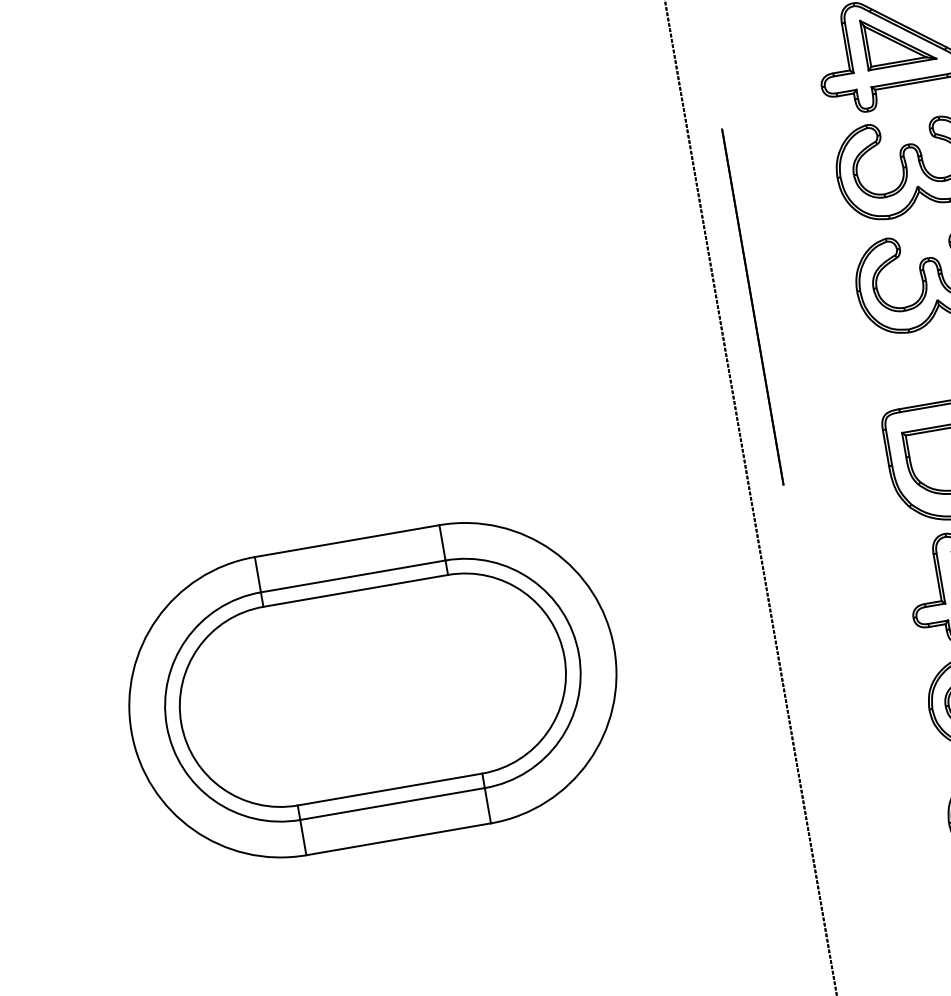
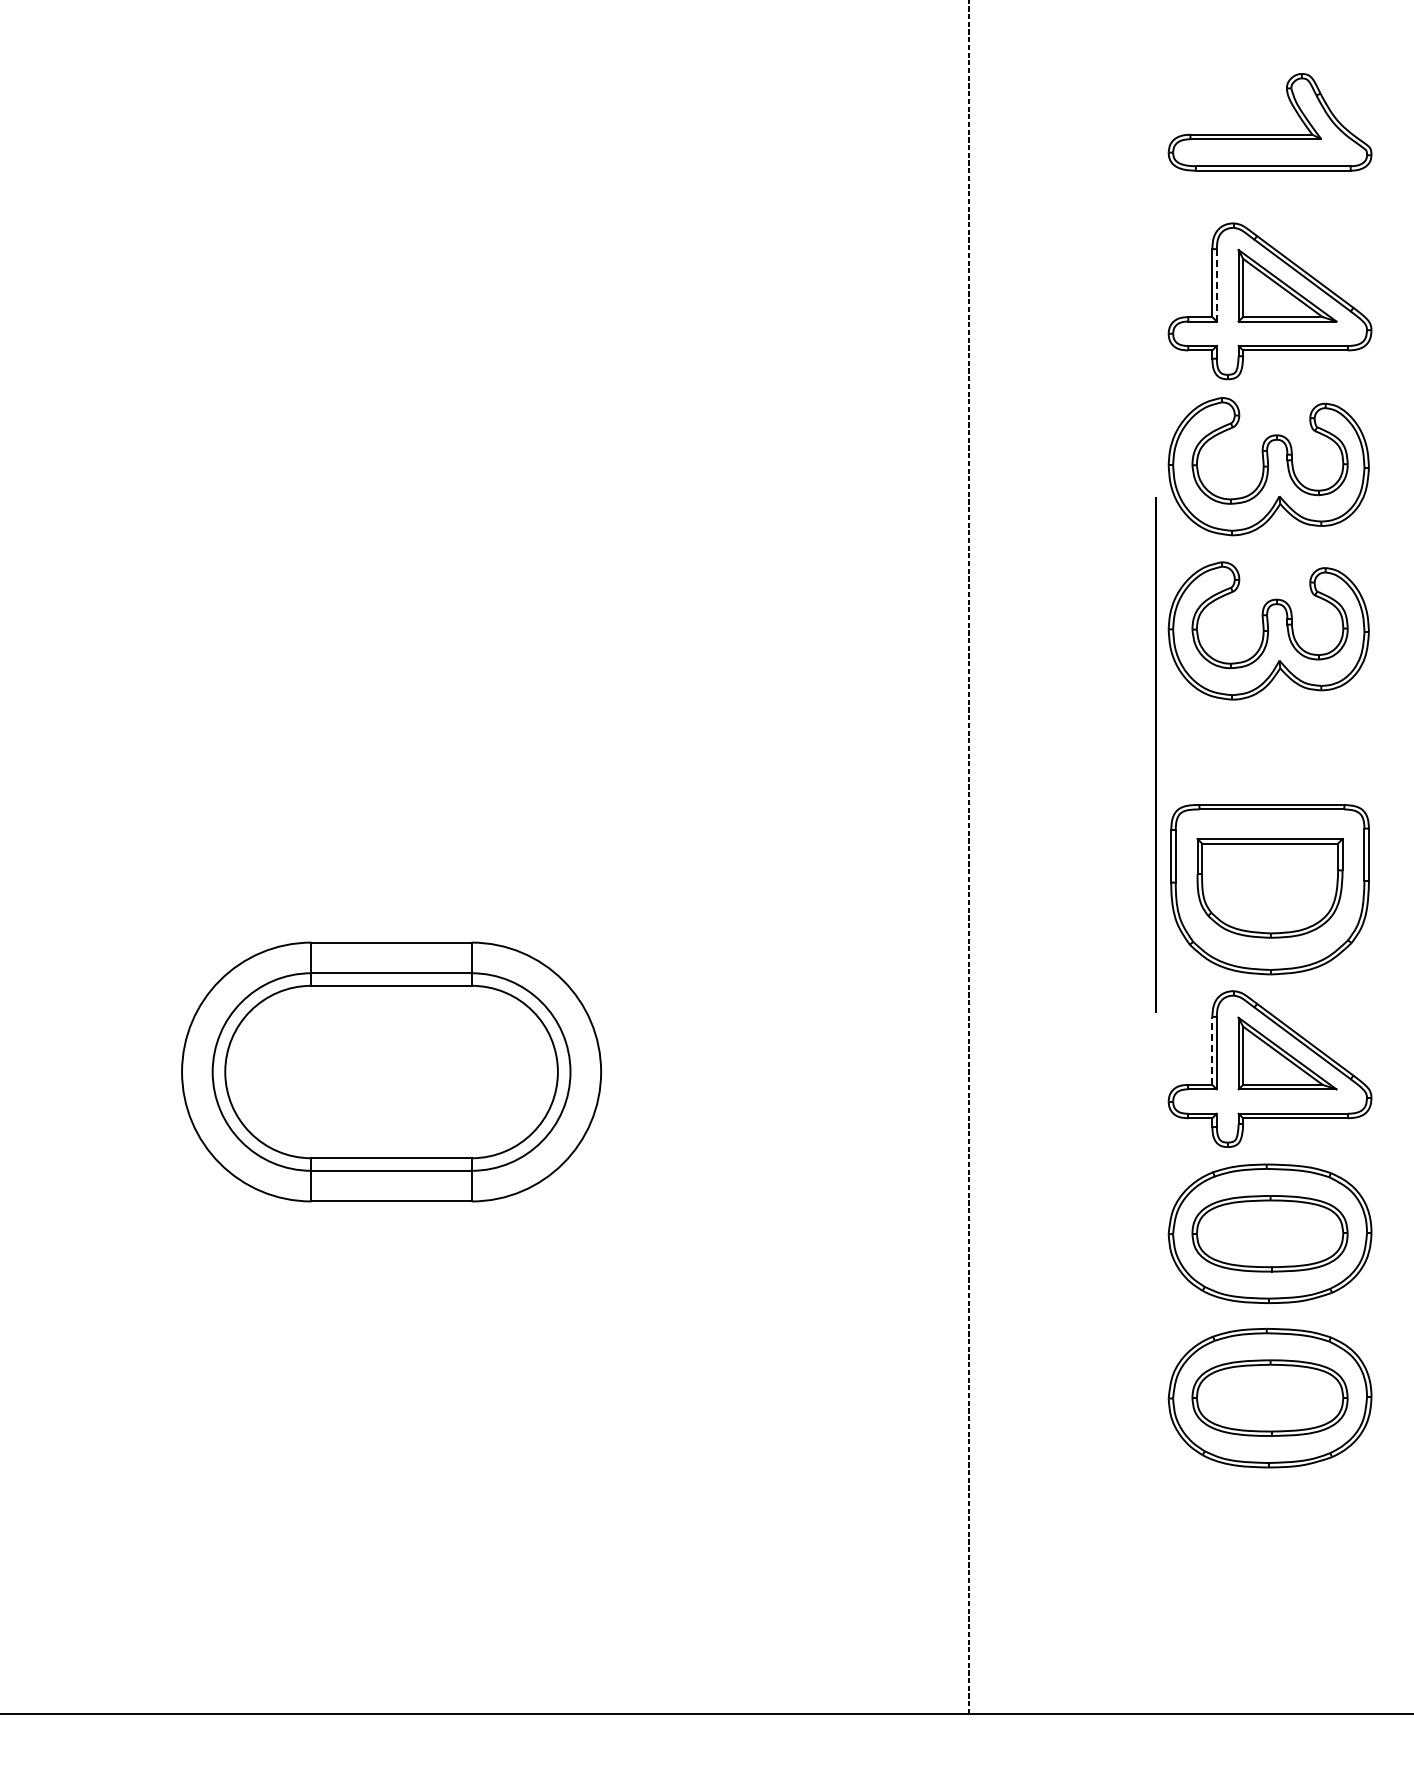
line: (848, 47) -> (1216, 284), solid -> dashed
line: (752, 306) -> (1155, 754), moved
line: (937, 577) -> (1212, 1050), solid -> dashed
part: (372, 689) -> (391, 1071), size x0.6

